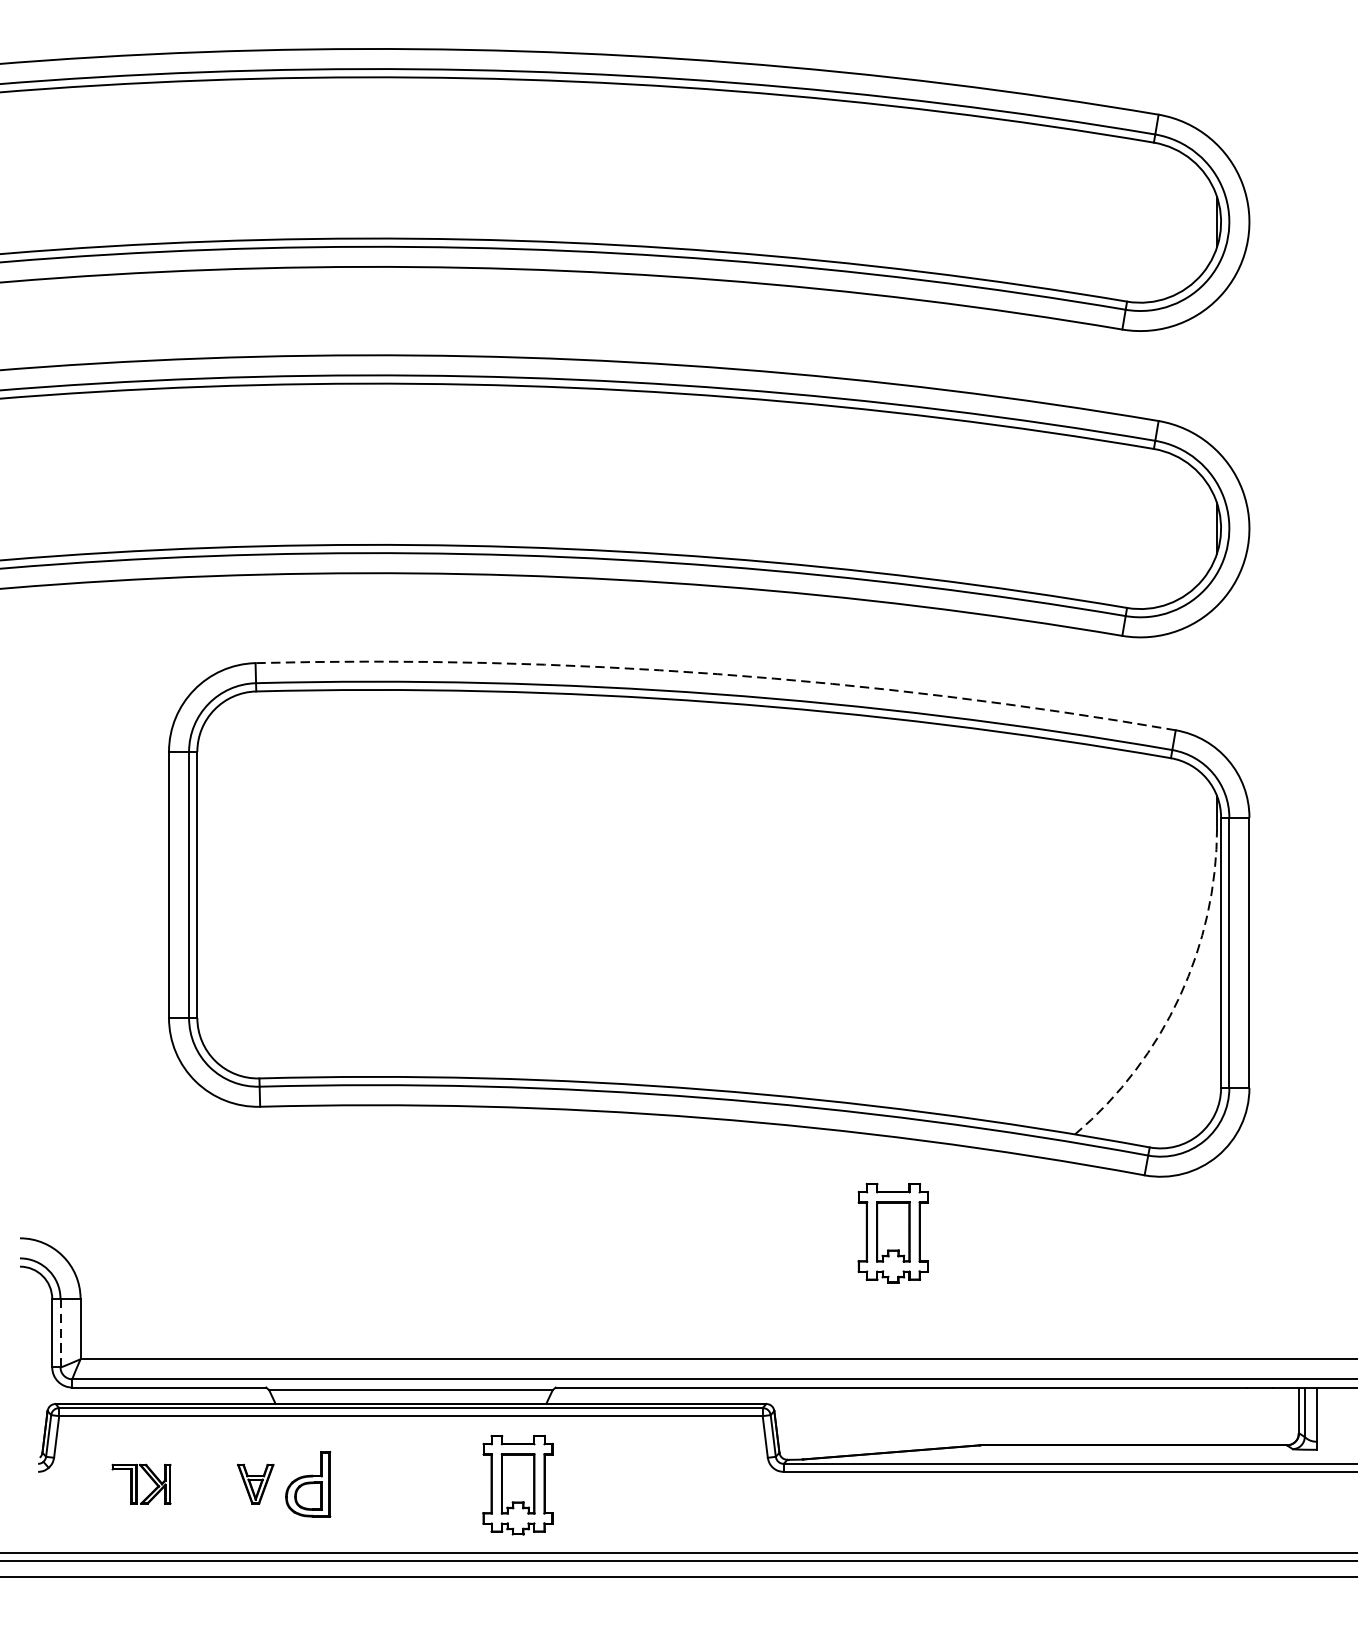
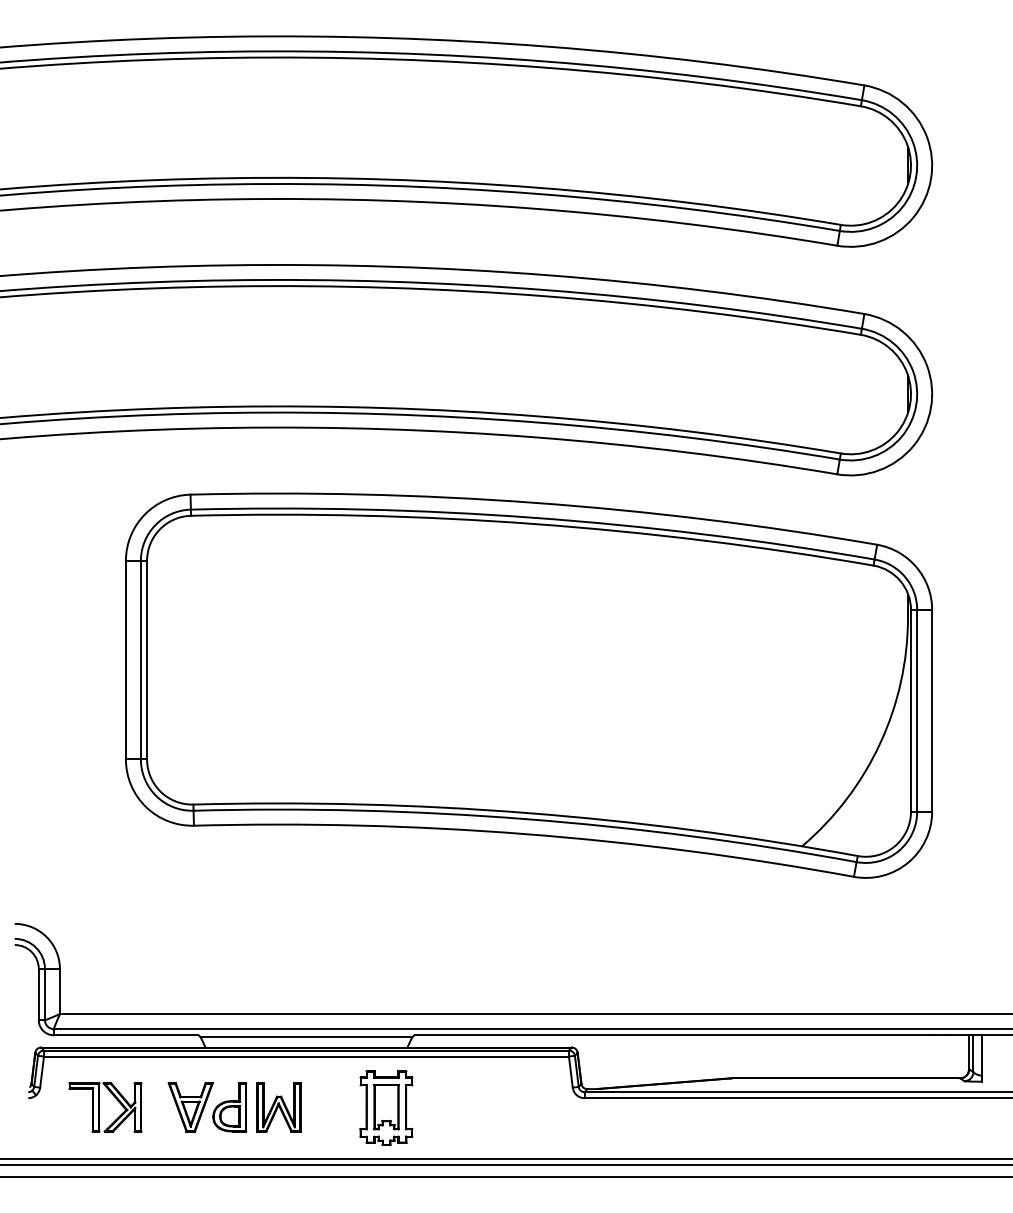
arc: (717, 673) -> (535, 502), dashed -> solid
arc: (1180, 996) -> (880, 743), dashed -> solid
part: (893, 1232) -> (666, 919), removed
line: (59, 1332) -> (44, 994), dashed -> solid
part: (141, 1484) -> (105, 1107), size x1.67
part: (255, 1484) -> (190, 1107), size x1.67
part: (374, 1484) -> (279, 1107), added

